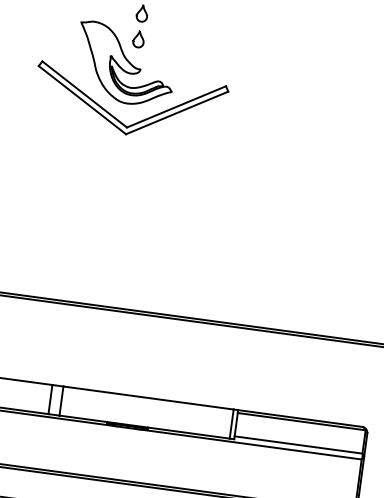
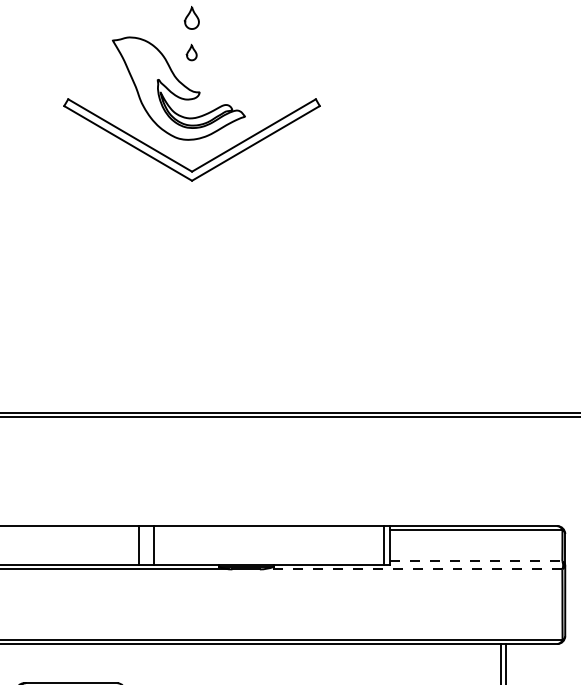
part: (138, 39) -> (191, 52), size x0.7
line: (250, 444) -> (412, 569), solid -> dashed
line: (298, 445) -> (476, 561), solid -> dashed

